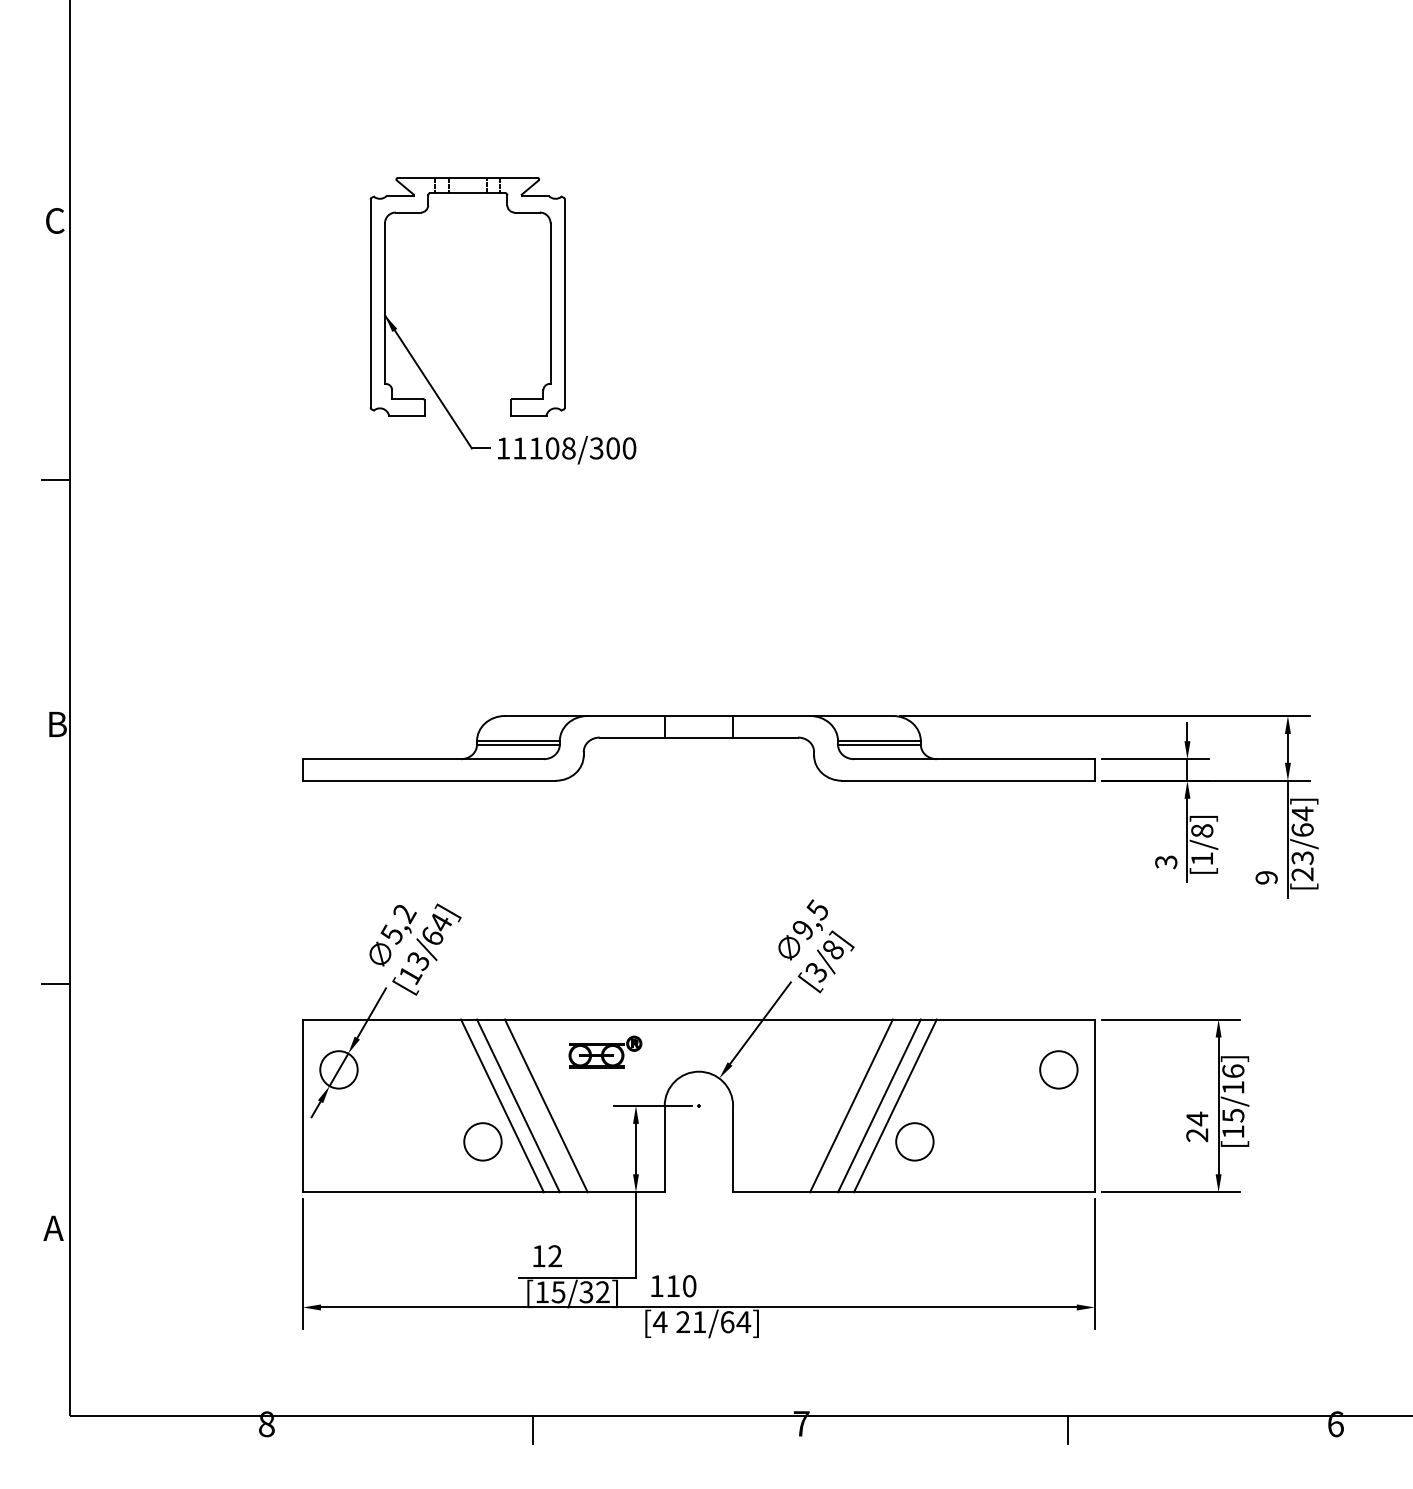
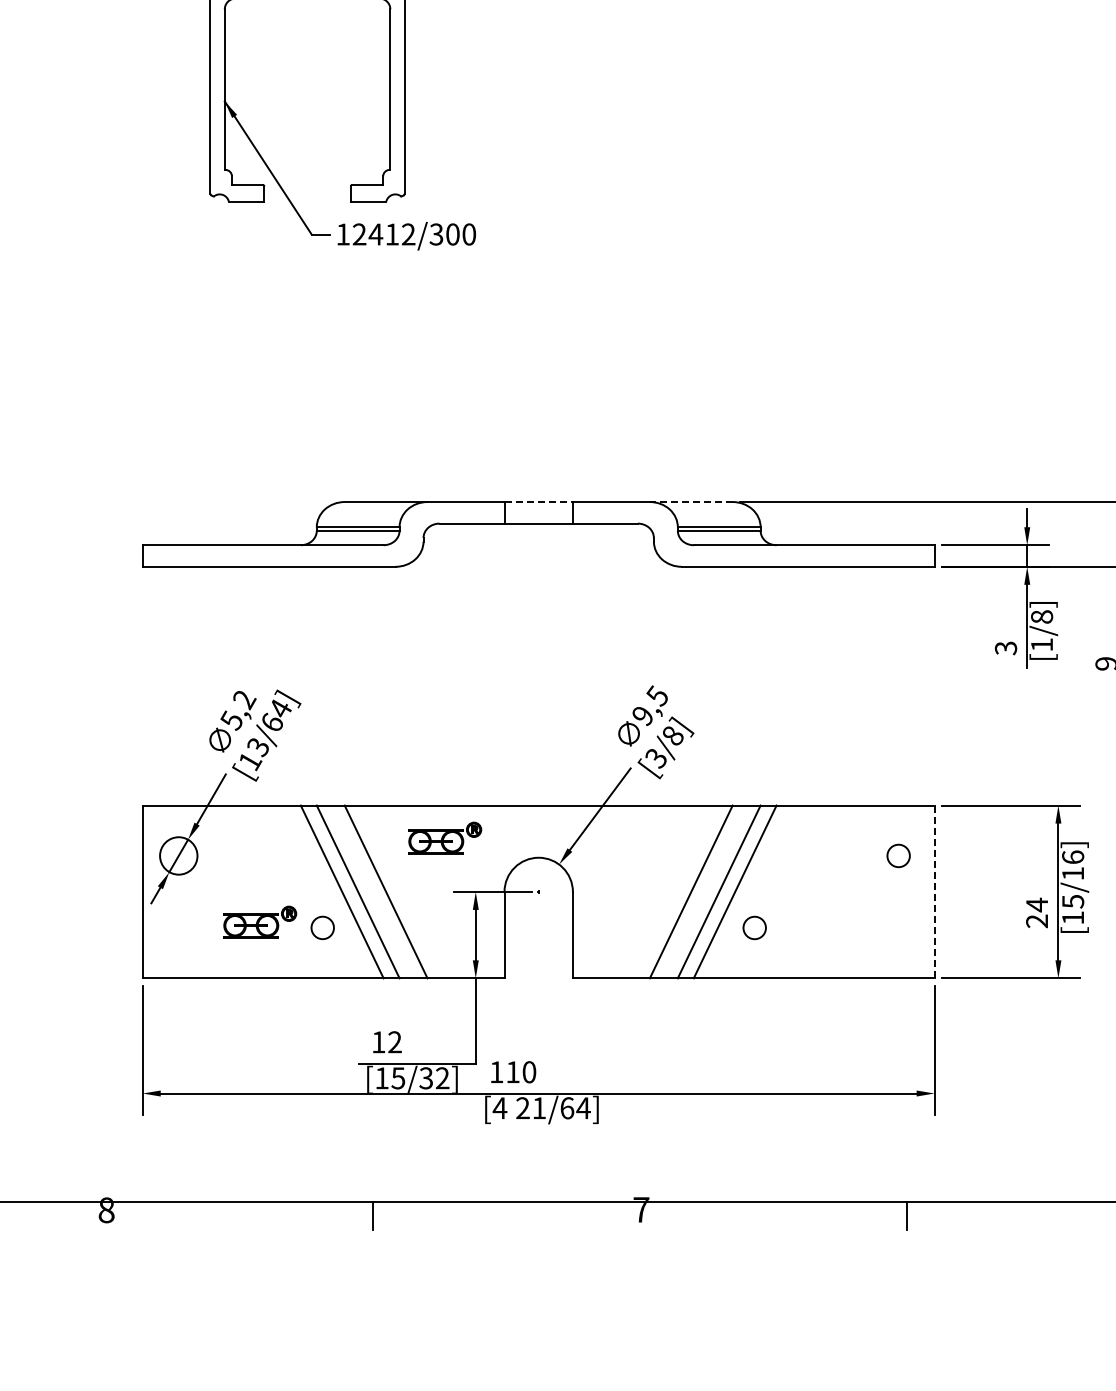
text: (544, 448) -> (384, 234), 11108/300 -> 12412/300
line: (699, 715) -> (539, 501), solid -> dashed
line: (851, 715) -> (691, 501), solid -> dashed
circle: (1058, 1069) -> (898, 855), size x0.6
line: (1094, 1106) -> (934, 892), solid -> dashed
part: (420, 1135) -> (260, 921), added
circle: (482, 1141) -> (322, 927), size x0.6
circle: (914, 1141) -> (754, 927), size x0.6

